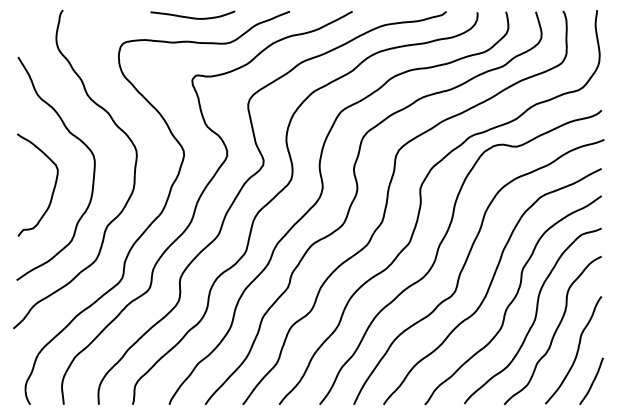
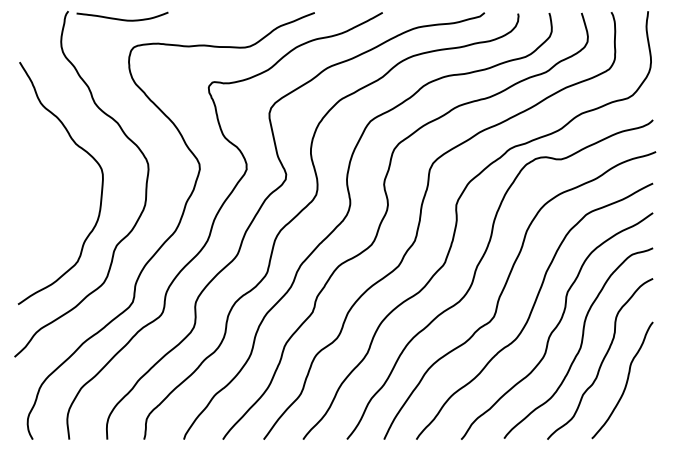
curve: (192, 17) -> (122, 19), moved
curve: (52, 190) -> (56, 207), removed
curve: (592, 381) -> (643, 414), removed

